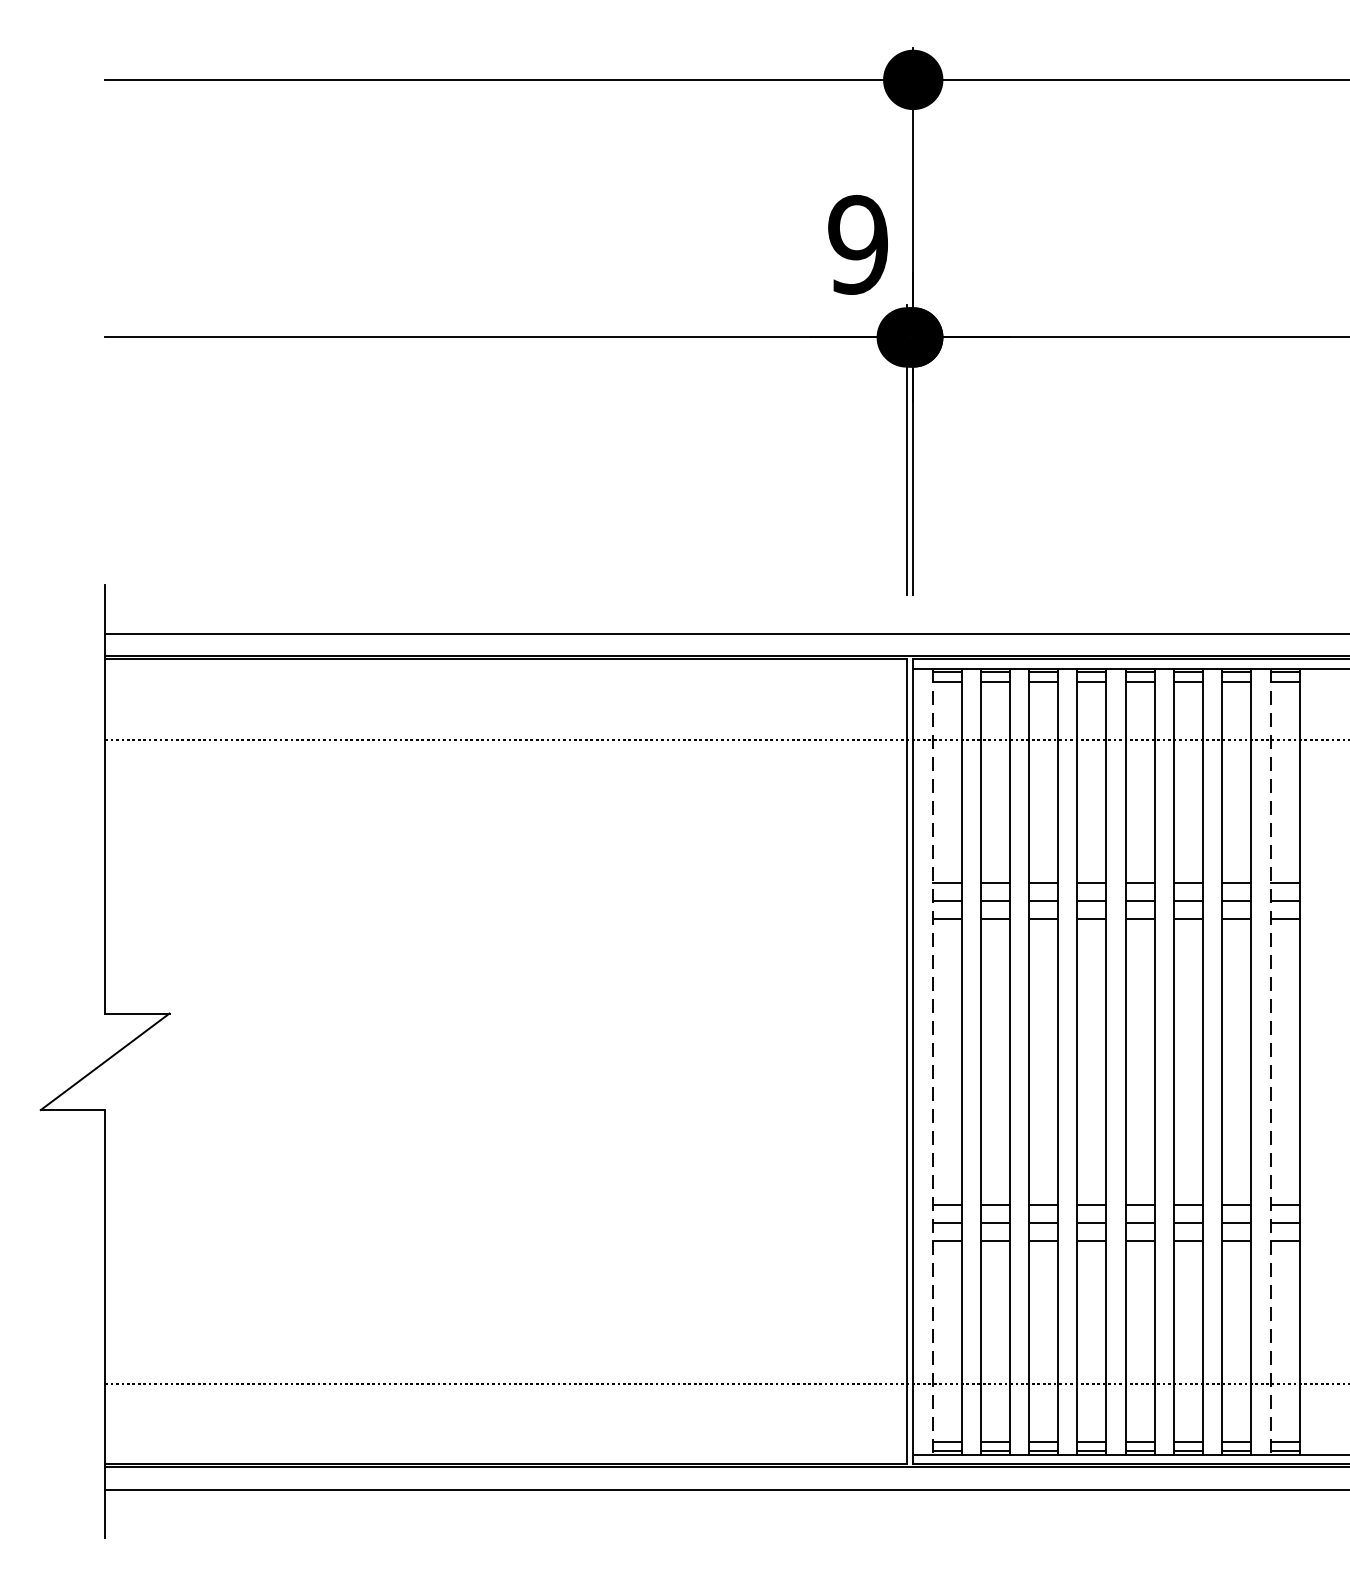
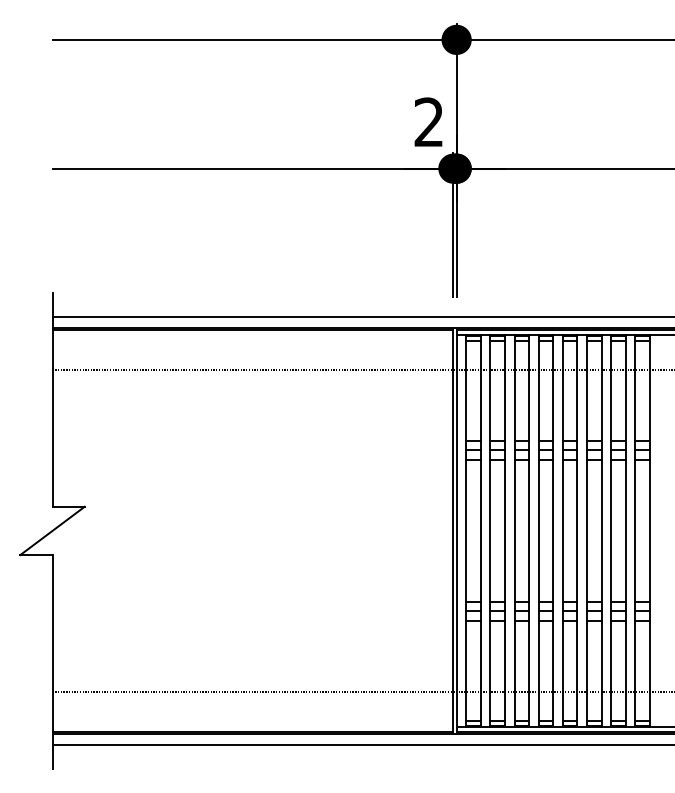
text: (856, 245) -> (428, 122), 9 -> 2
line: (932, 1062) -> (466, 531), dashed -> solid
line: (1270, 1062) -> (635, 531), dashed -> solid

